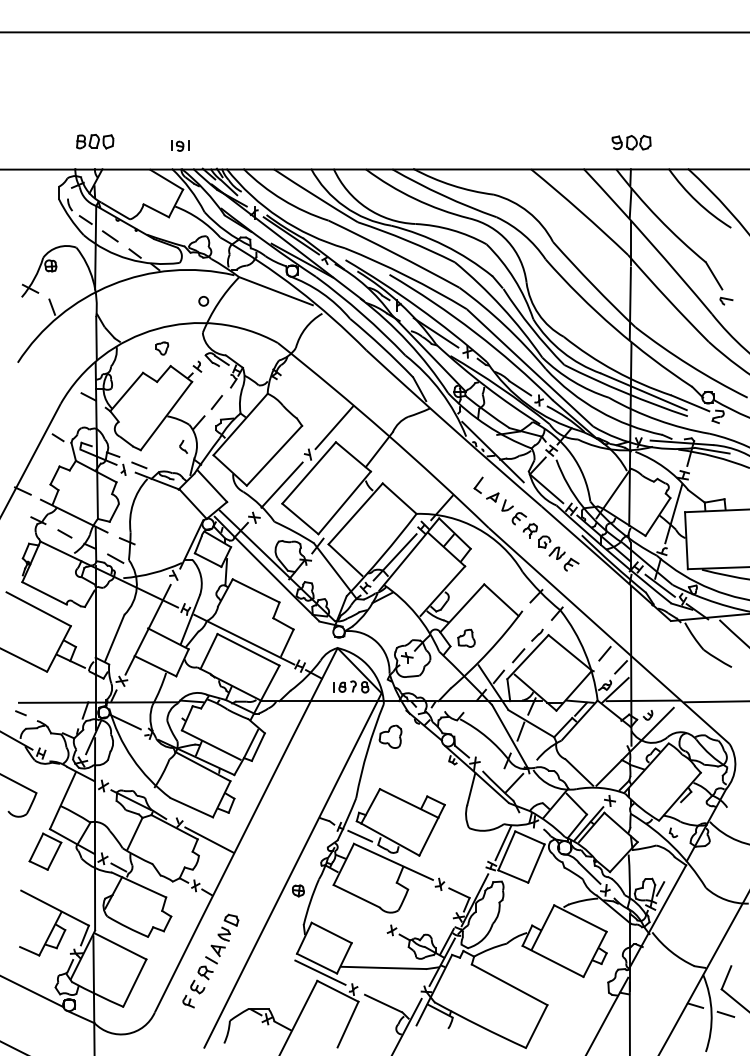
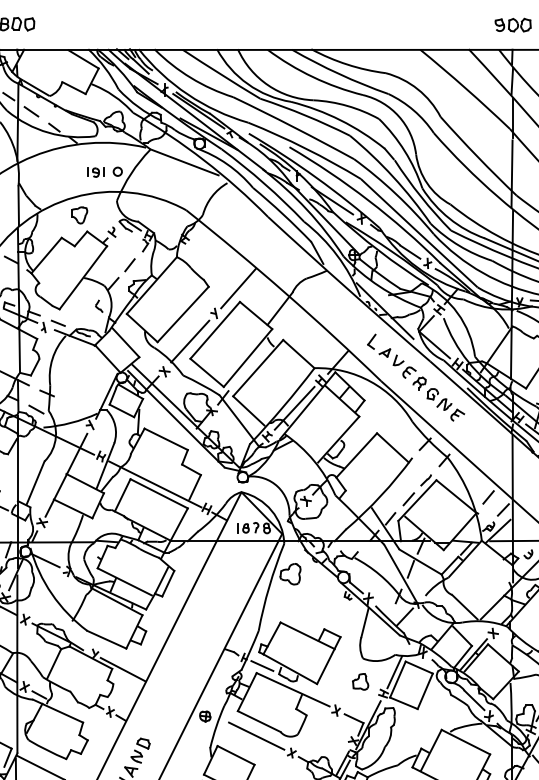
part: (180, 145) -> (96, 171), moved
part: (162, 348) -> (79, 215), size x1.43
part: (466, 637) -> (360, 681), moved
line: (353, 911) -> (256, 735), added

